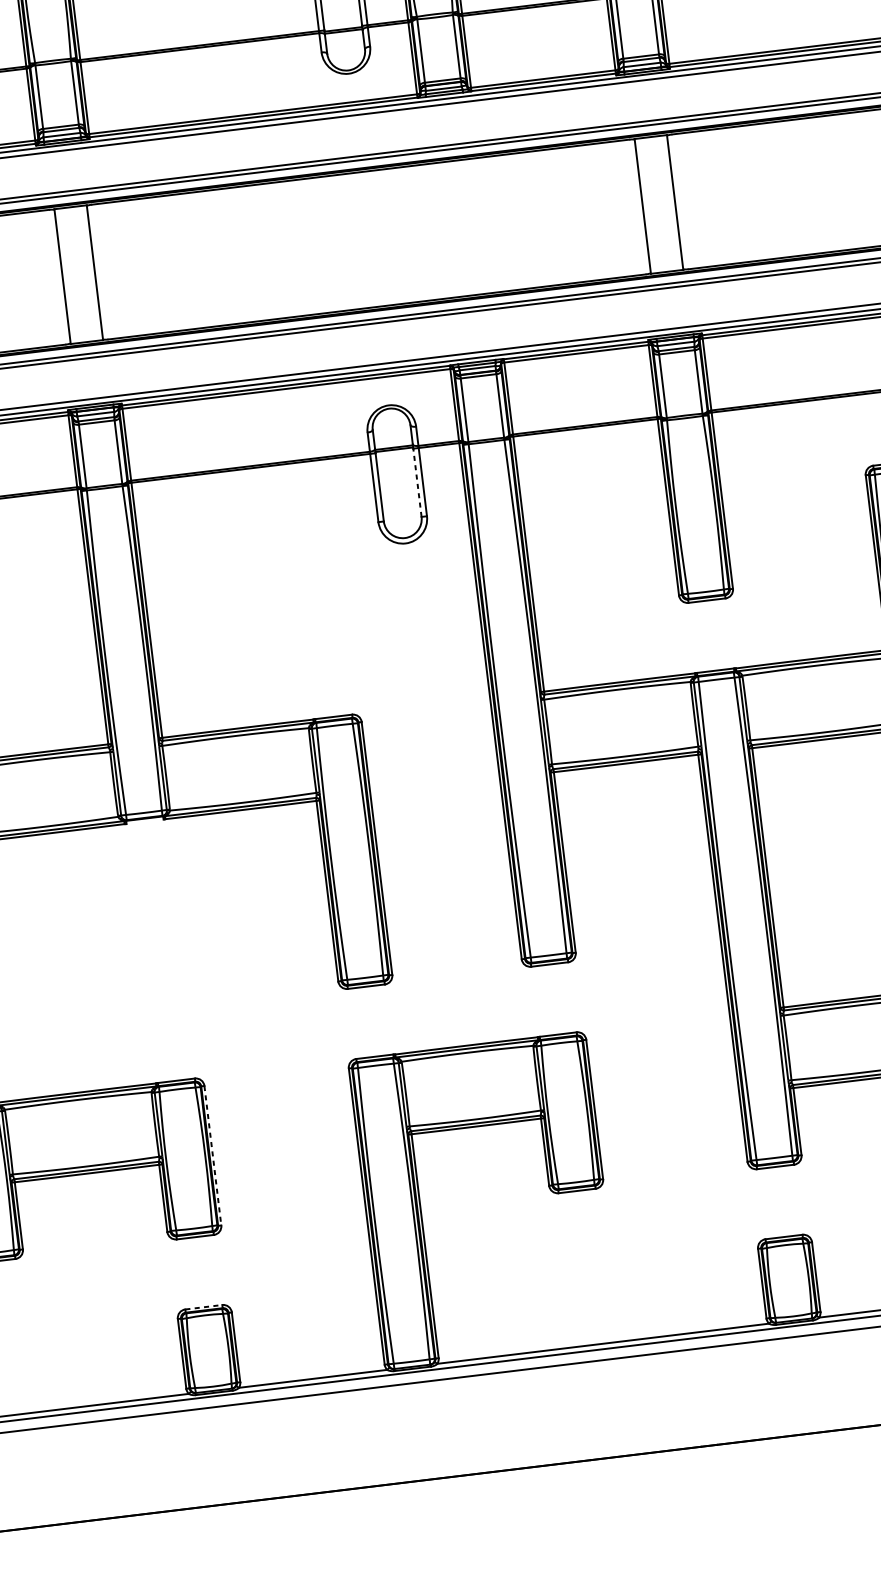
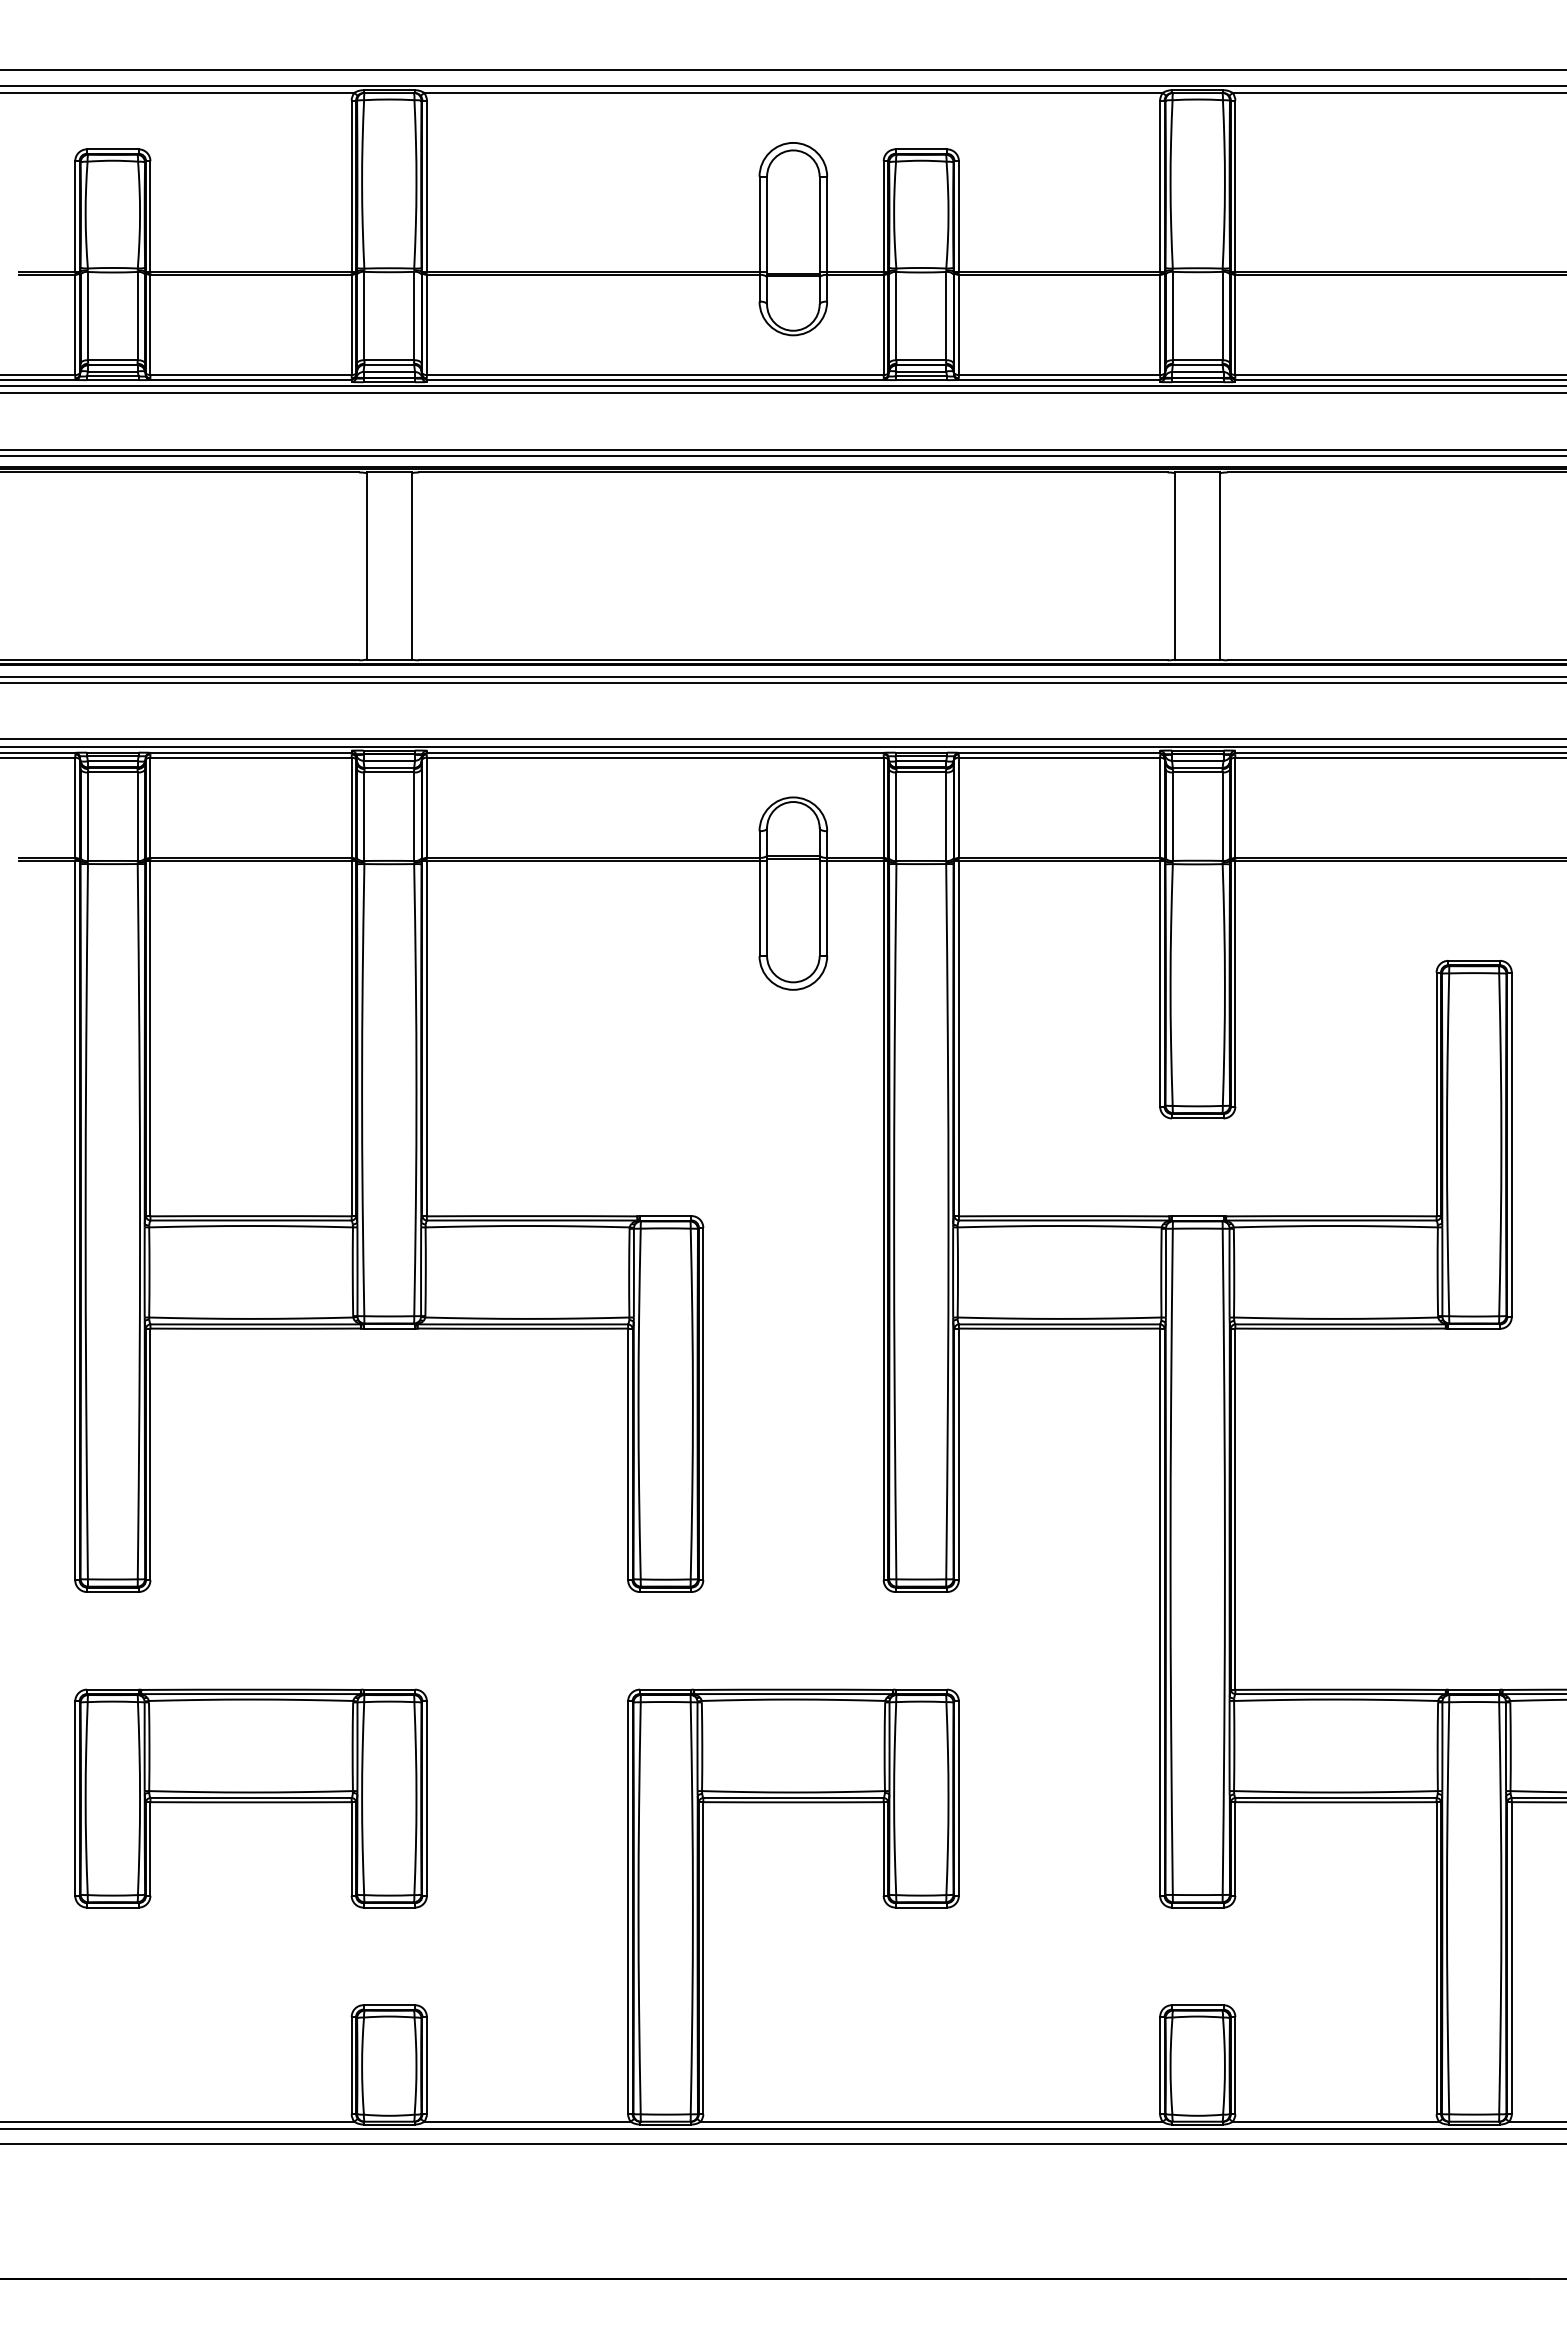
line: (417, 482) -> (819, 908), dashed -> solid
line: (145, 821) -> (389, 1328), added
line: (212, 1156) -> (426, 1799), dashed -> solid
line: (204, 1307) -> (389, 2005), dashed -> solid

